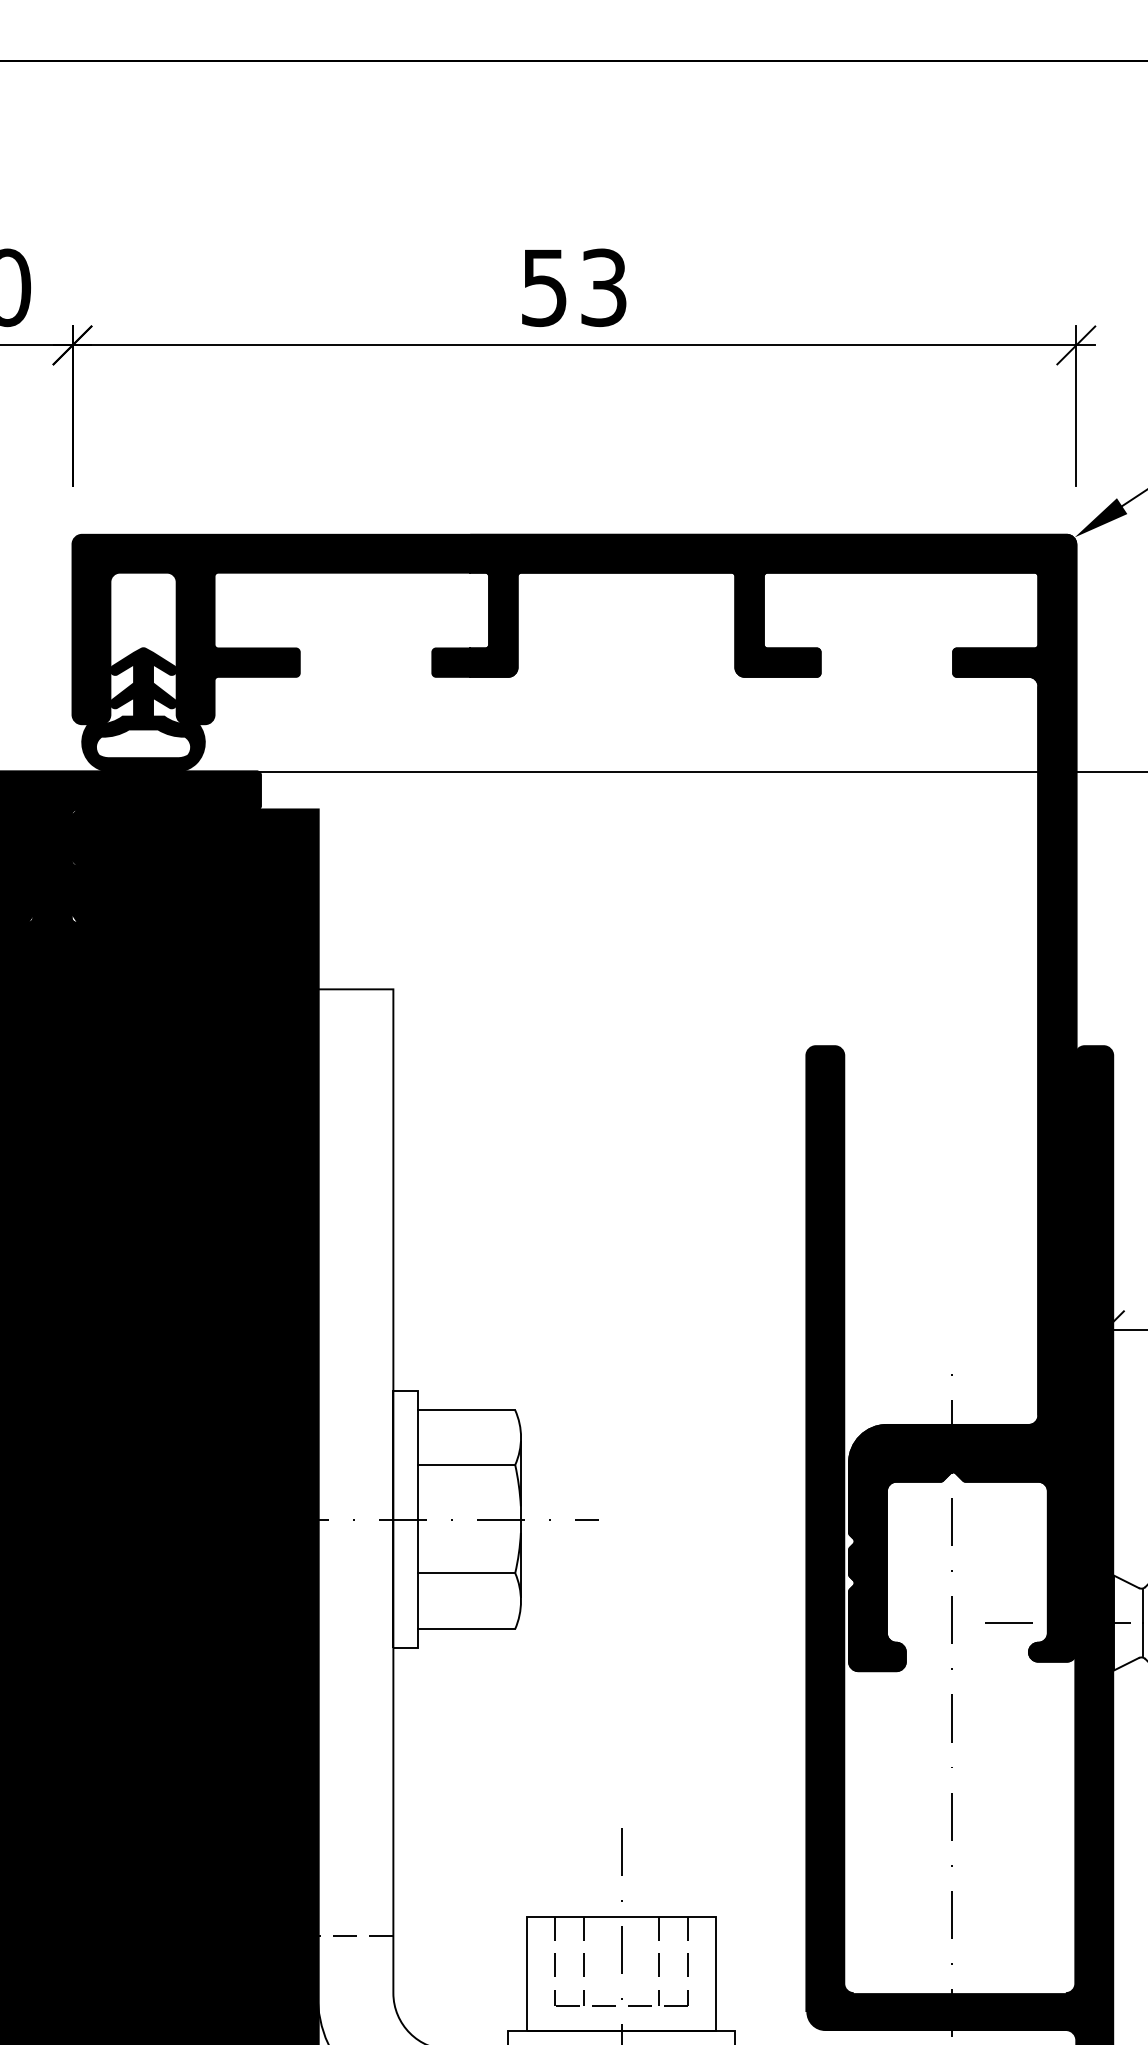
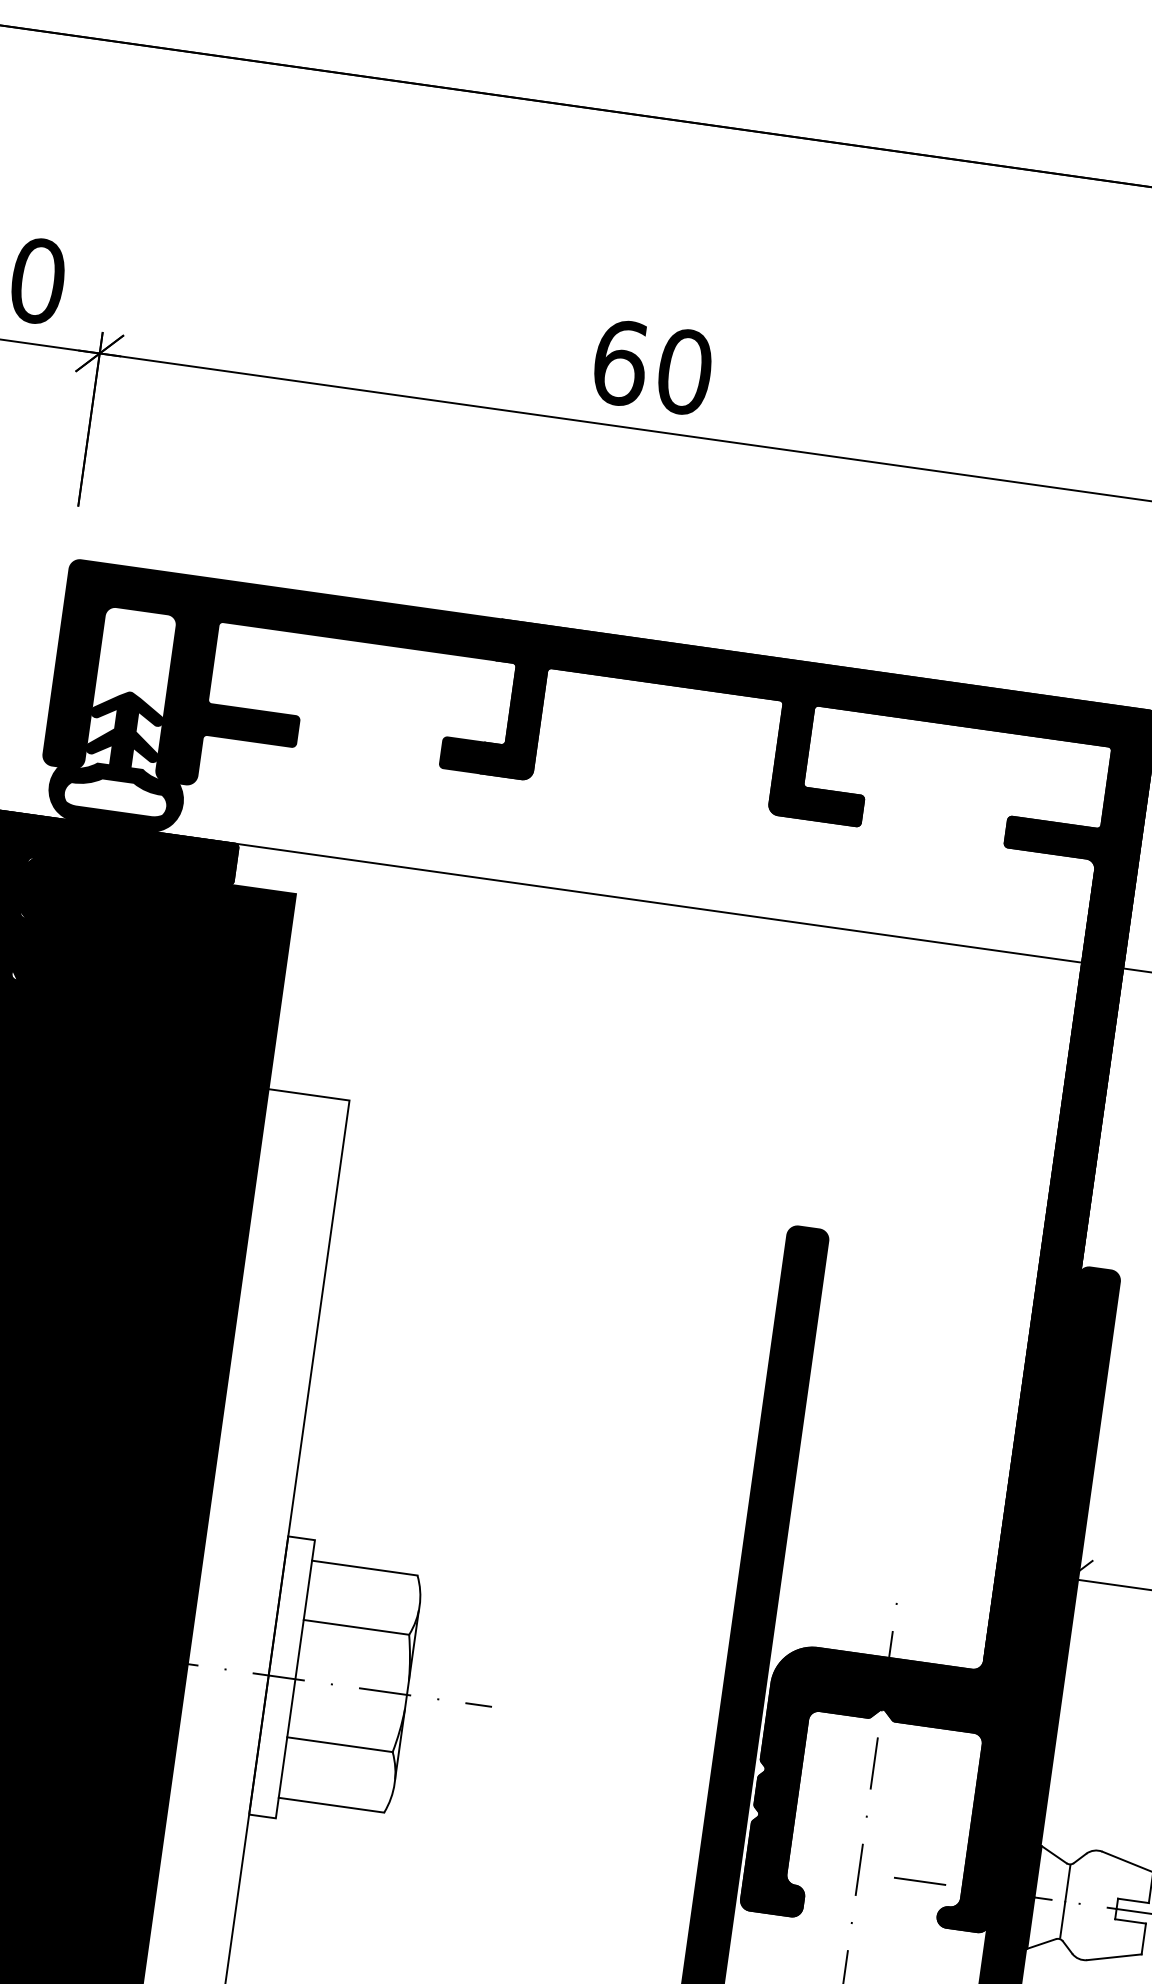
text: (574, 287) -> (652, 367), 53 -> 60

